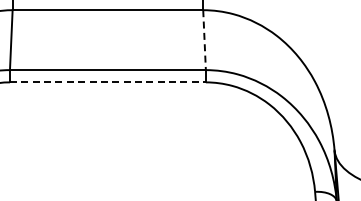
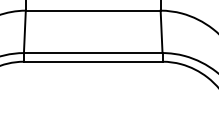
line: (204, 40) -> (161, 32), dashed -> solid
line: (107, 82) -> (92, 61), dashed -> solid

